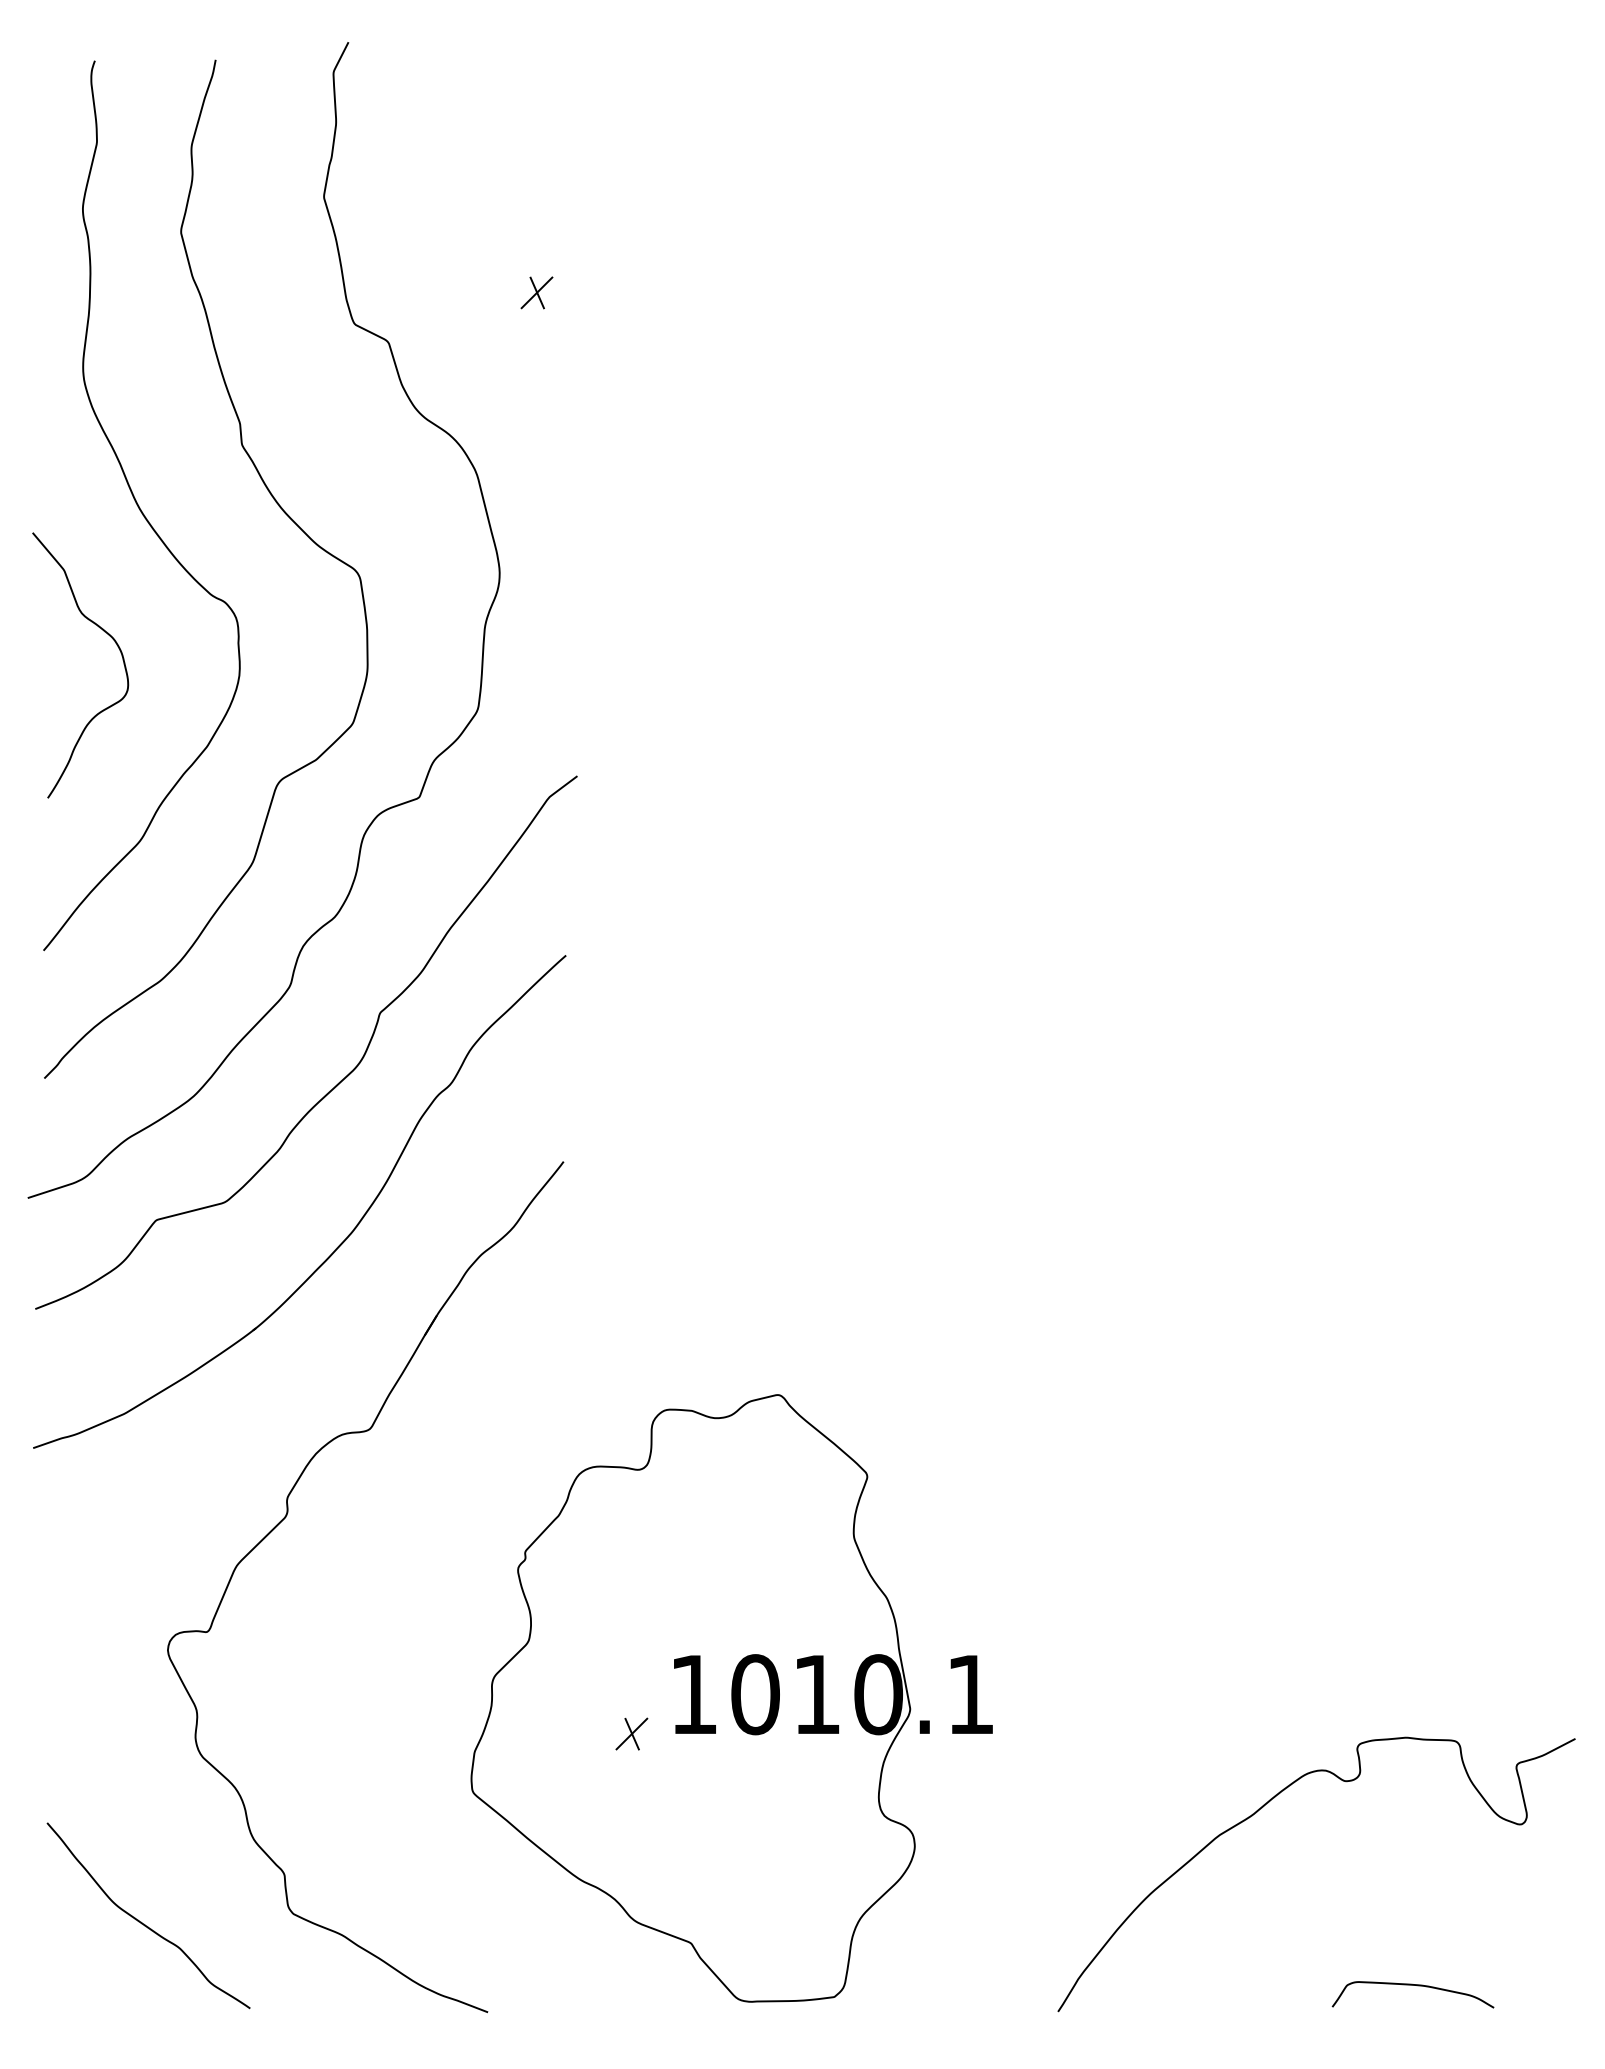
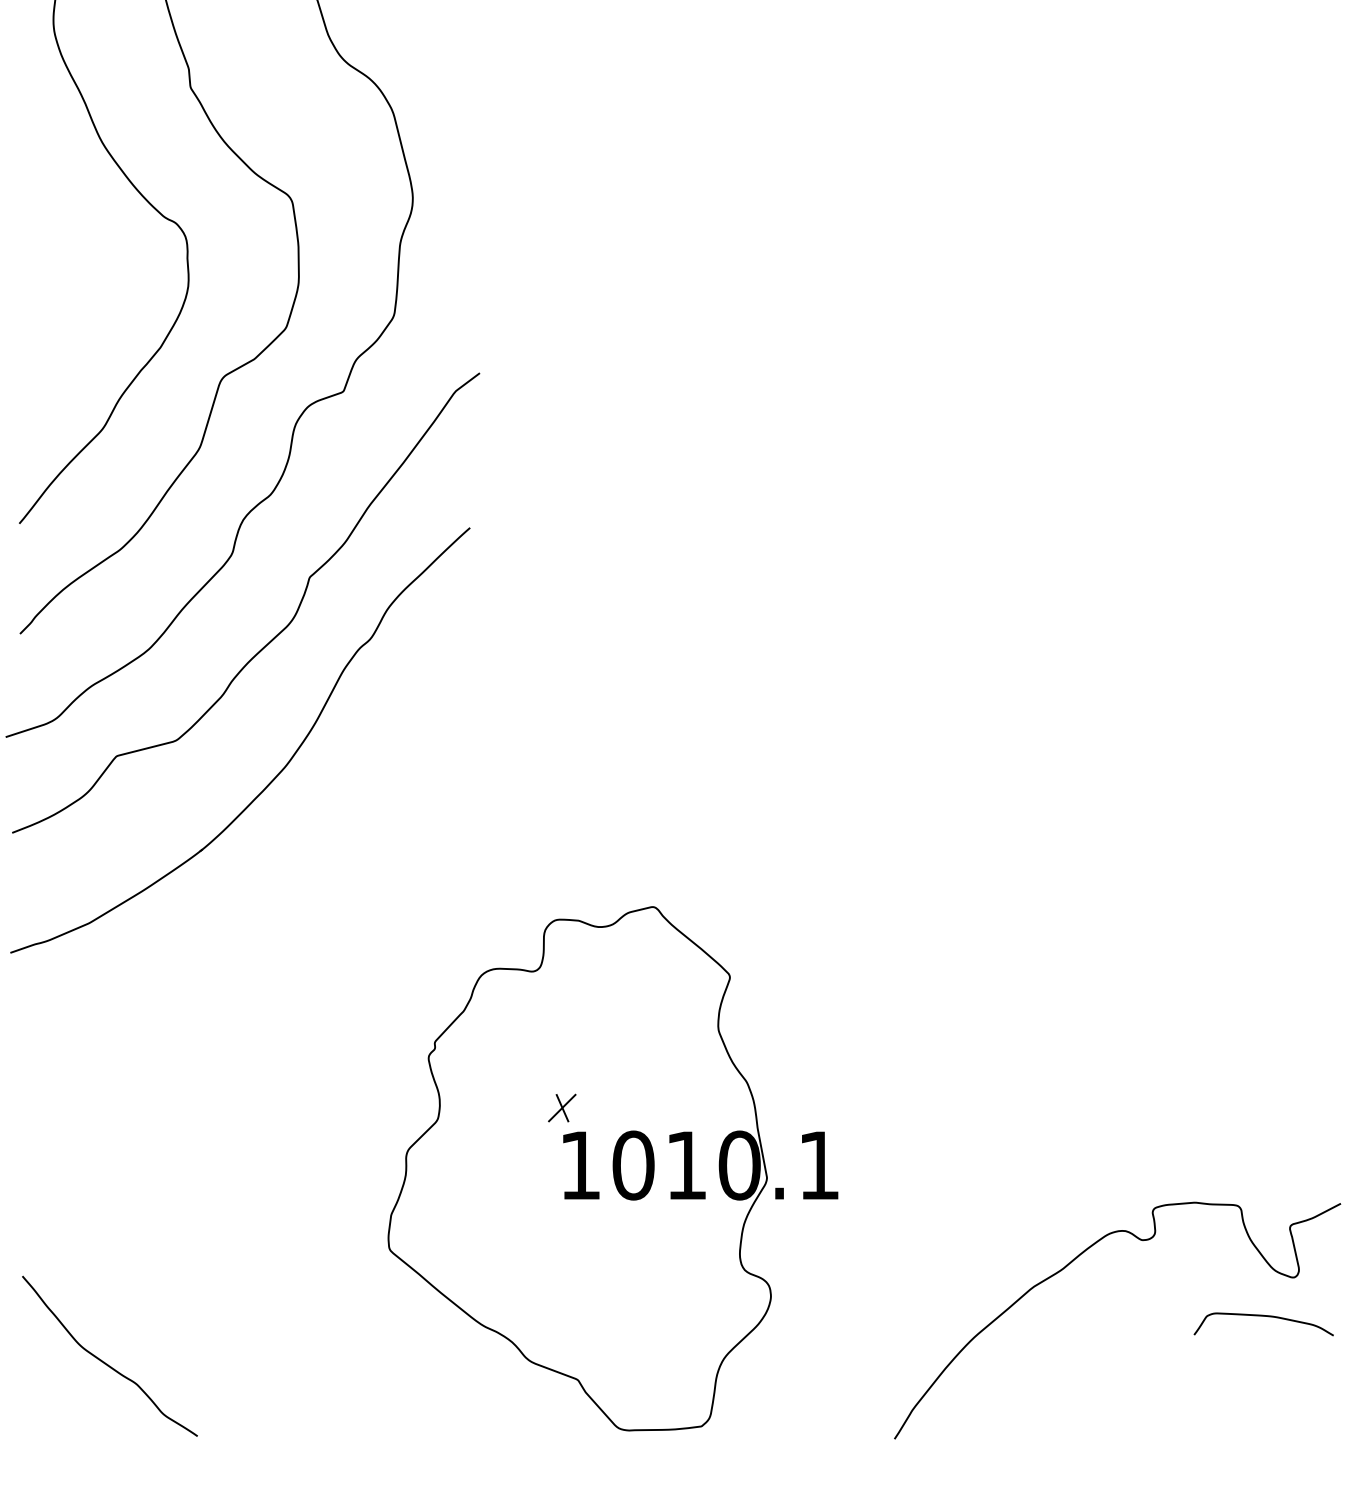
curve: (104, 632) -> (71, 249), removed
part: (286, 1517) -> (228, 1012), removed
part: (631, 1733) -> (561, 1107), moved
curve: (1412, 1985) -> (1263, 1316), moved

